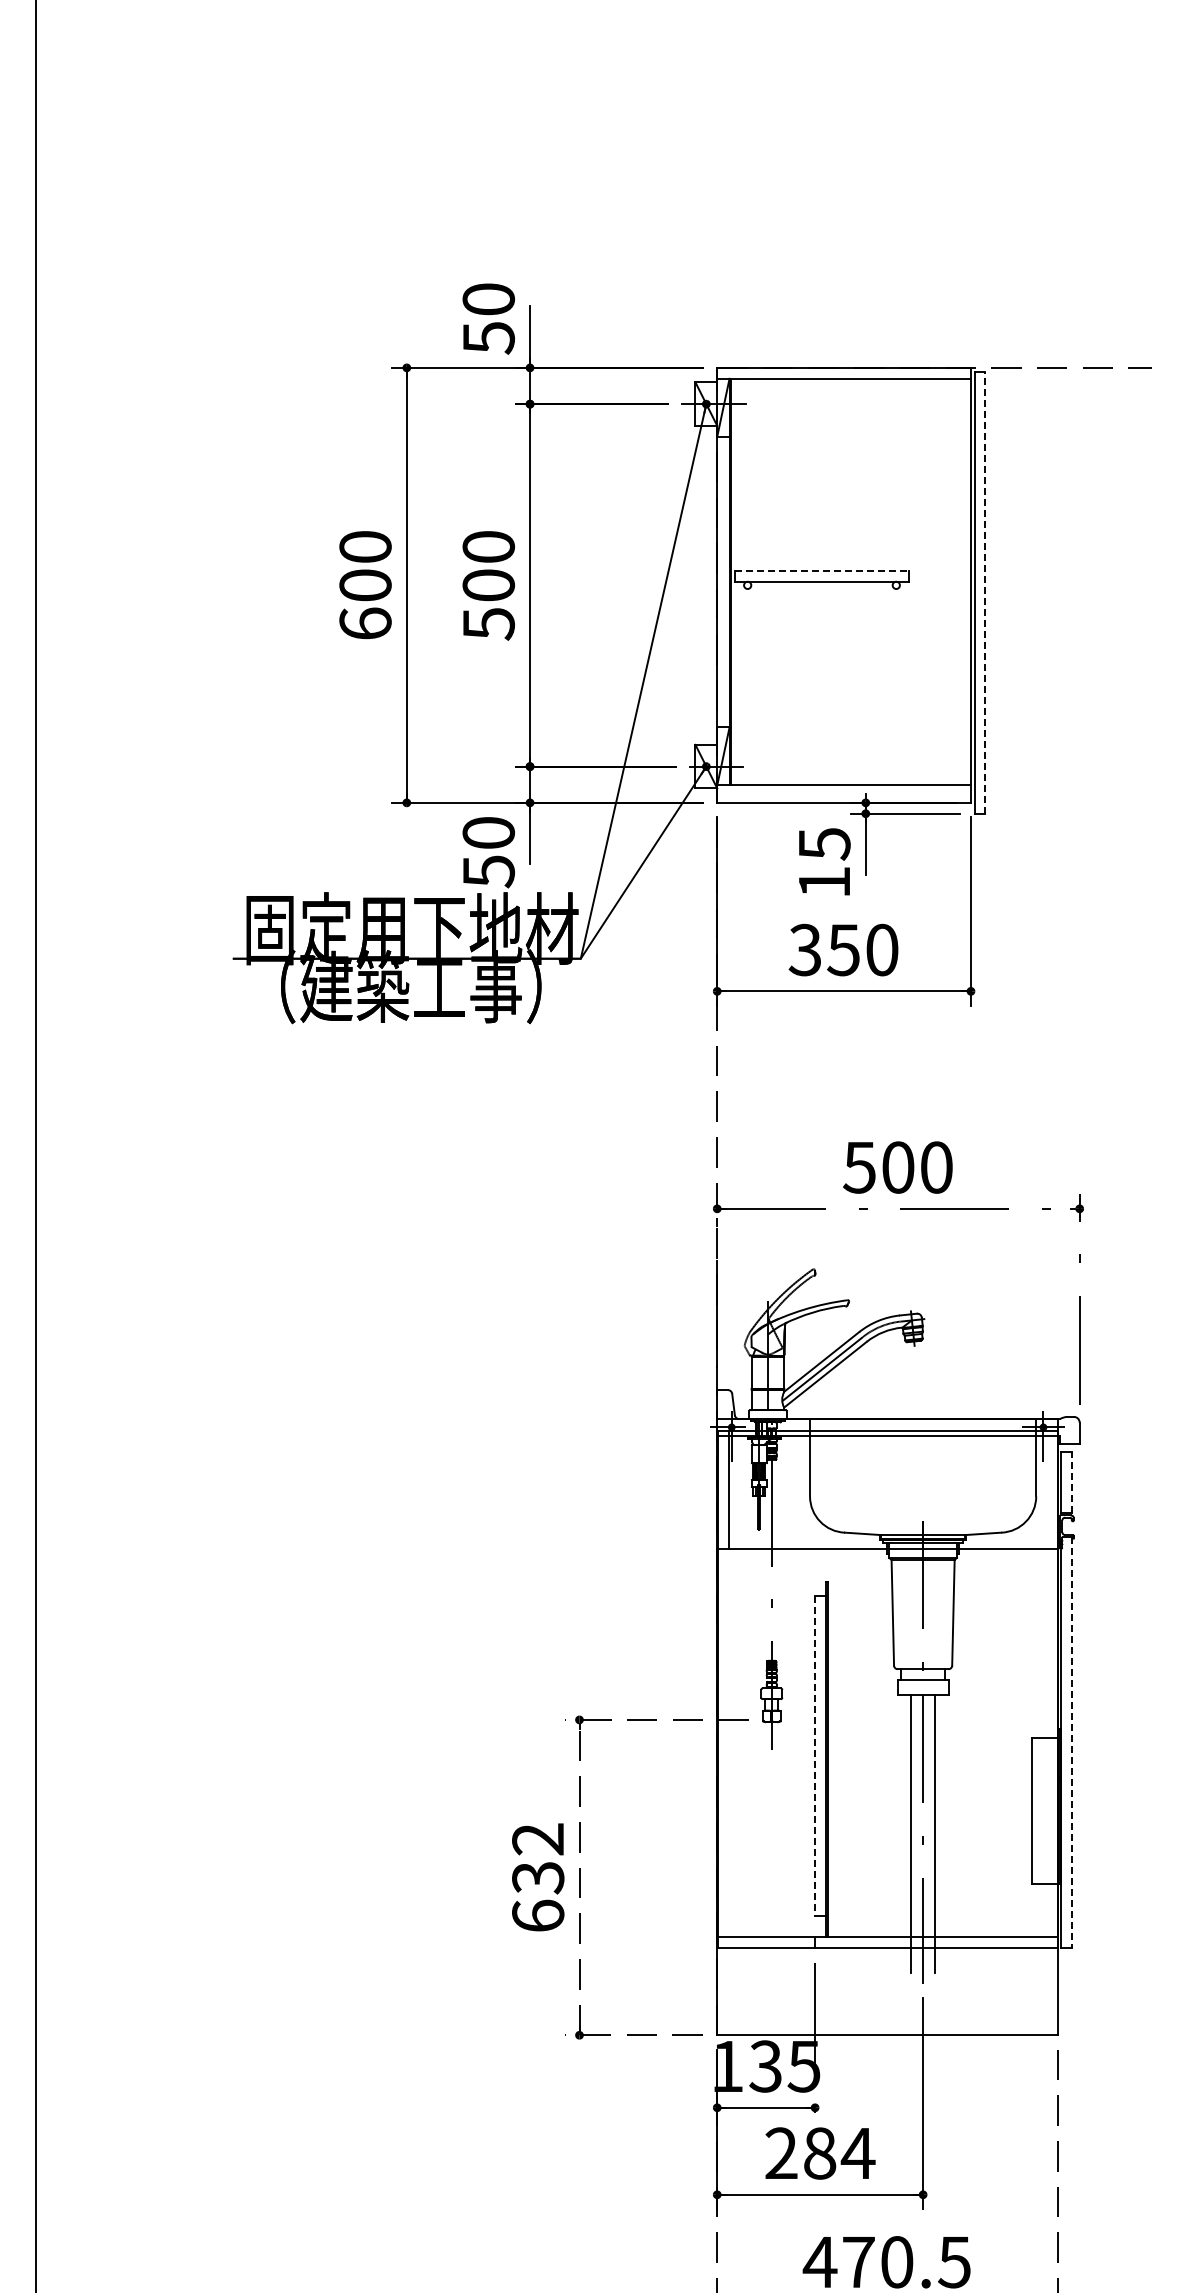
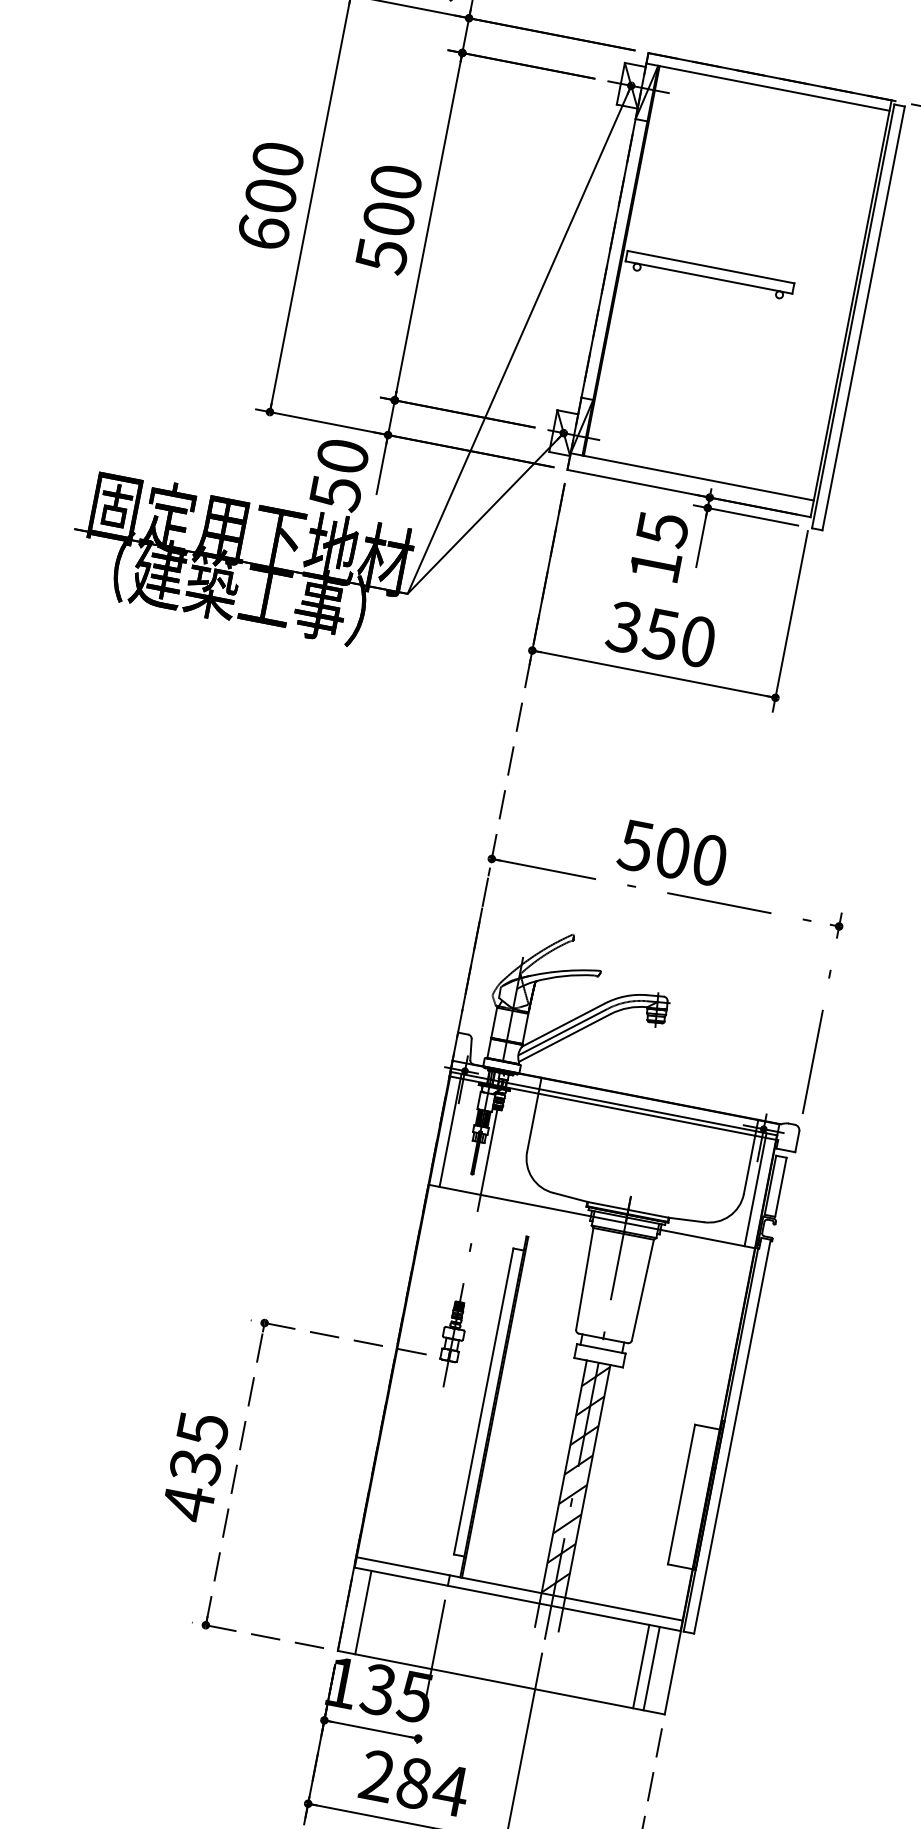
line: (821, 570) -> (710, 266), dashed -> solid
line: (985, 592) -> (863, 318), dashed -> solid
line: (1072, 1482) -> (781, 1187), dashed -> solid
line: (1047, 1489) -> (756, 1189), added
line: (1072, 1742) -> (732, 1436), dashed -> solid
line: (815, 1756) -> (483, 1402), dashed -> solid
hatch: (922, 1816) -> (575, 1479), added
text: (538, 1878) -> (195, 1467), 632 -> 435
line: (735, 1991) -> (363, 1612), added
line: (1025, 1991) -> (641, 1666), added
line: (1036, 1991) -> (651, 1668), added

